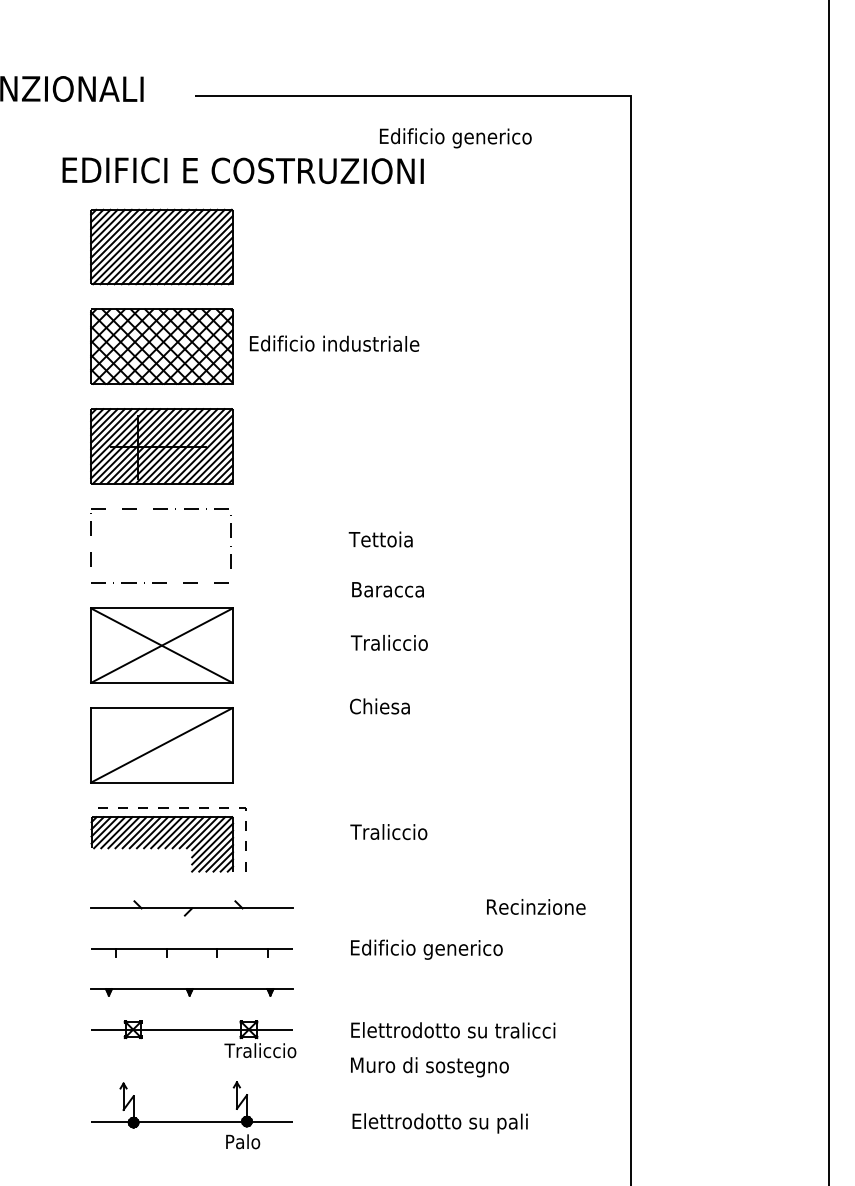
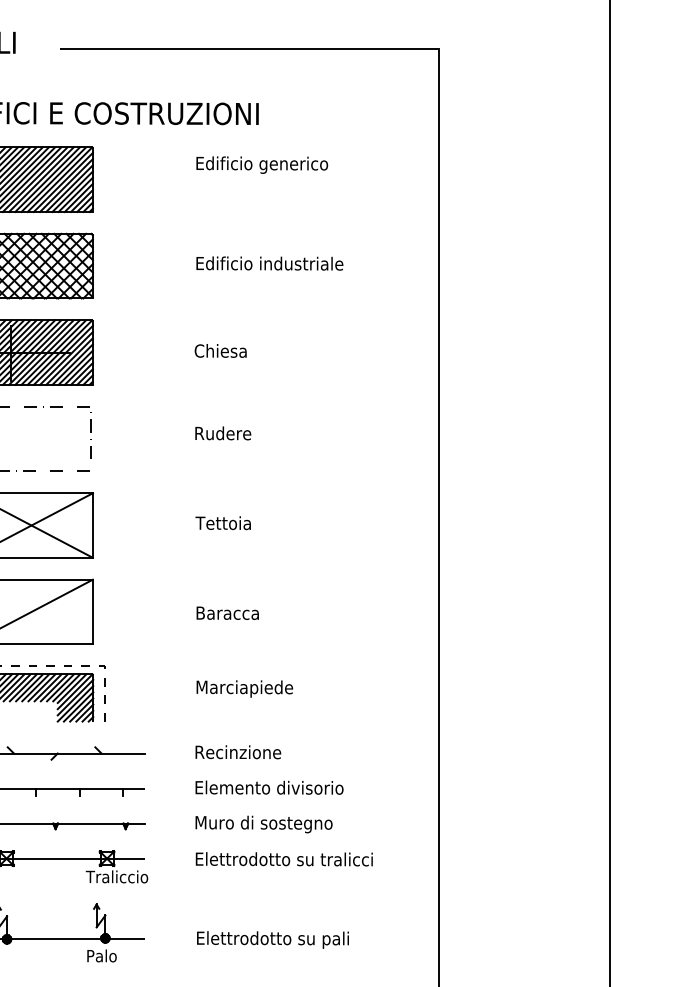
text: (455, 138) -> (261, 165), moved
text: (334, 343) -> (269, 263), moved
text: (381, 539) -> (222, 433), Tettoia -> Rudere
text: (387, 589) -> (227, 613), moved
text: (395, 642) -> (234, 522), Traliccio -> Tettoia
text: (379, 706) -> (220, 351), moved
text: (406, 834) -> (243, 689), Traliccio -> Marciapiede
text: (536, 907) -> (238, 752), moved
text: (441, 949) -> (274, 789), Edificio generico -> Elemento divisorio
text: (429, 1067) -> (263, 824), moved

